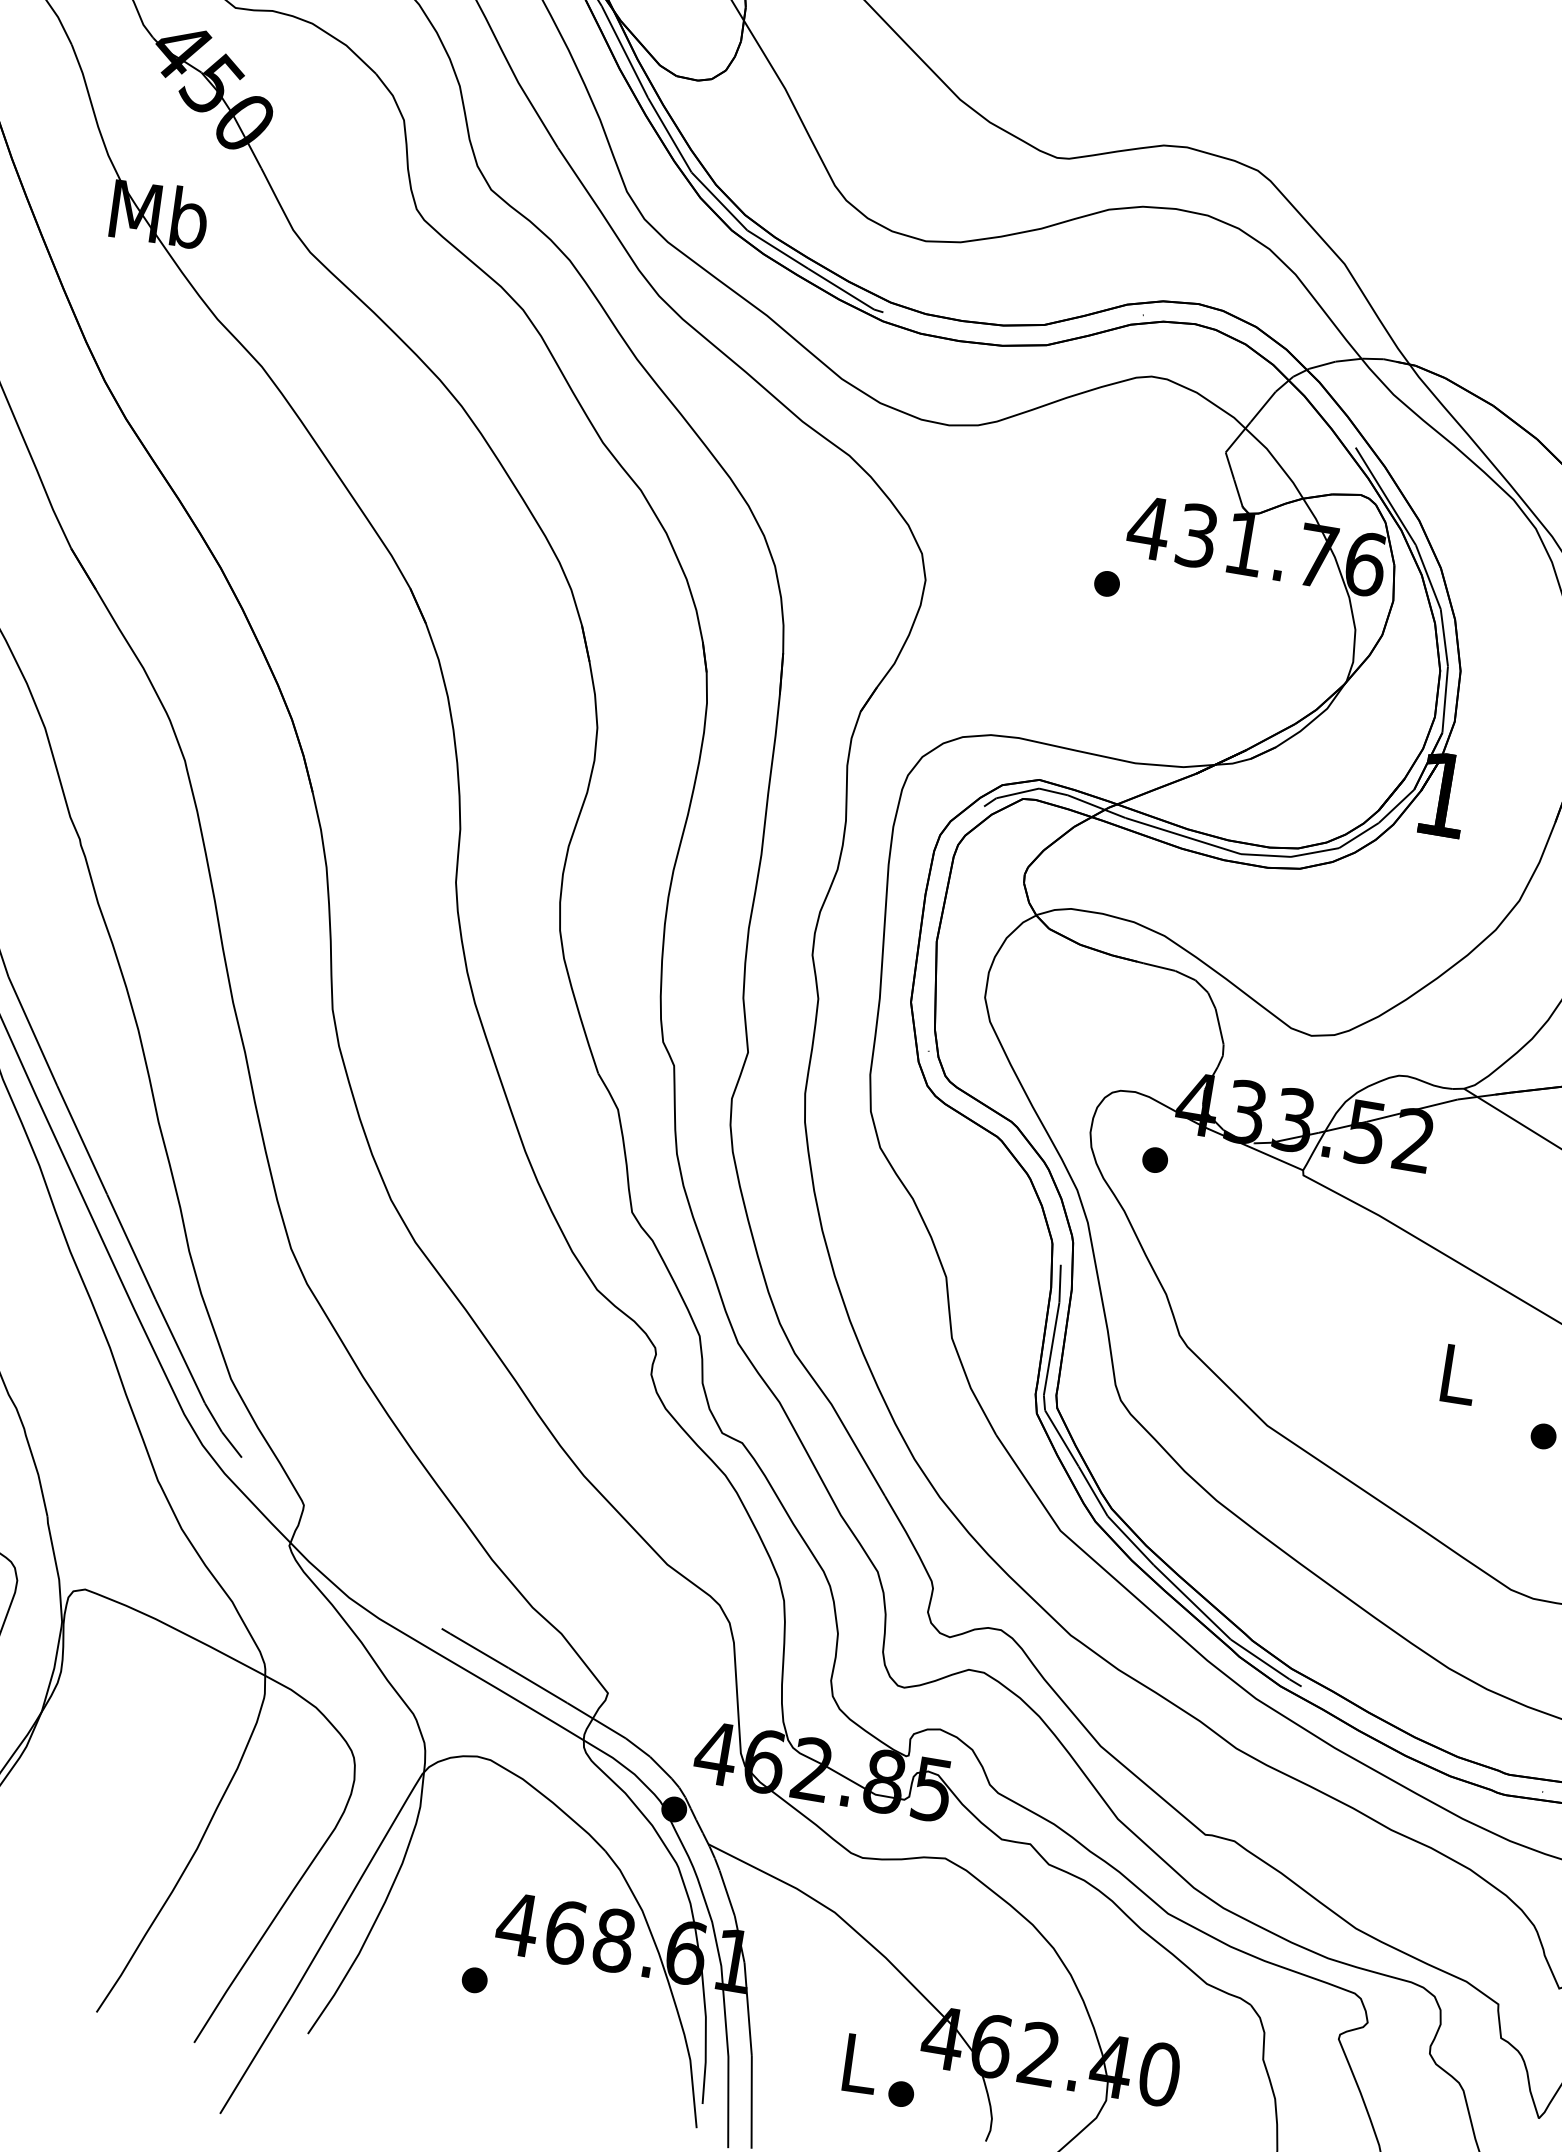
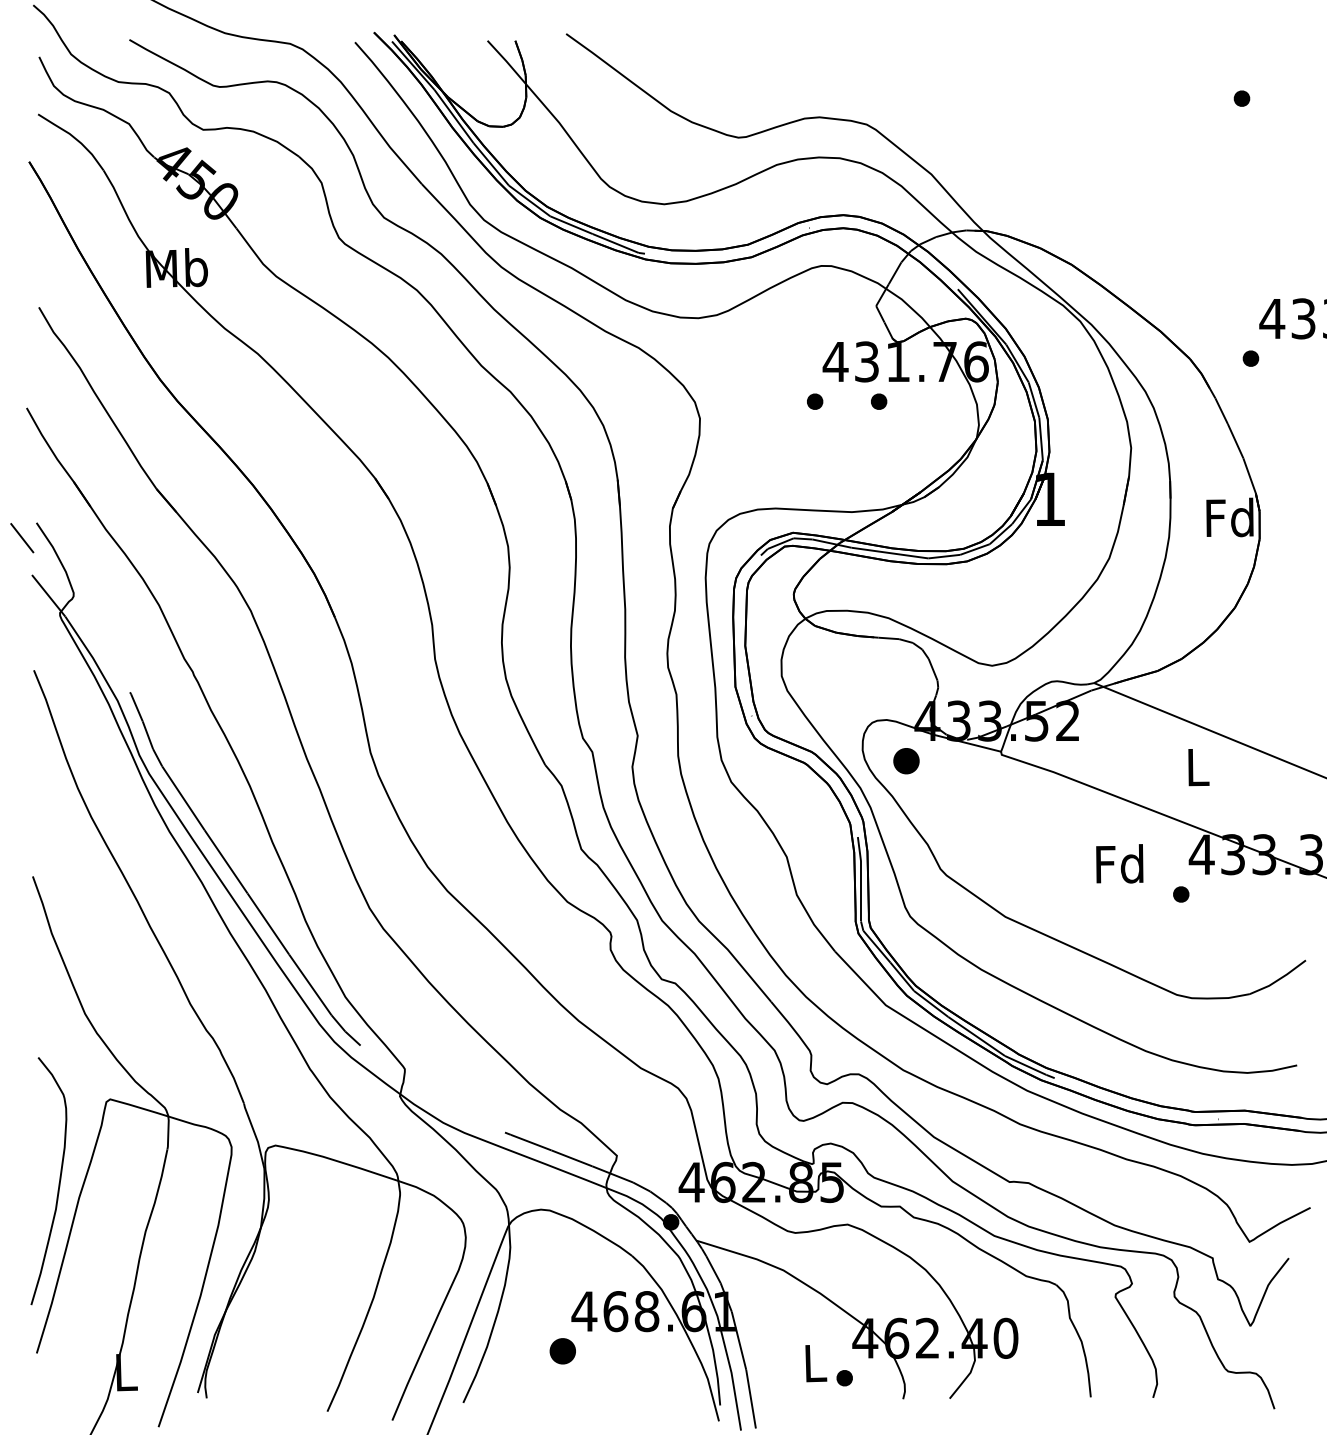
part: (1206, 600) -> (879, 401), added
part: (1155, 1159) -> (906, 760), size x1.6
text: (1456, 1372) -> (1119, 863), L -> Fd
part: (475, 1980) -> (563, 1351), size x1.6

